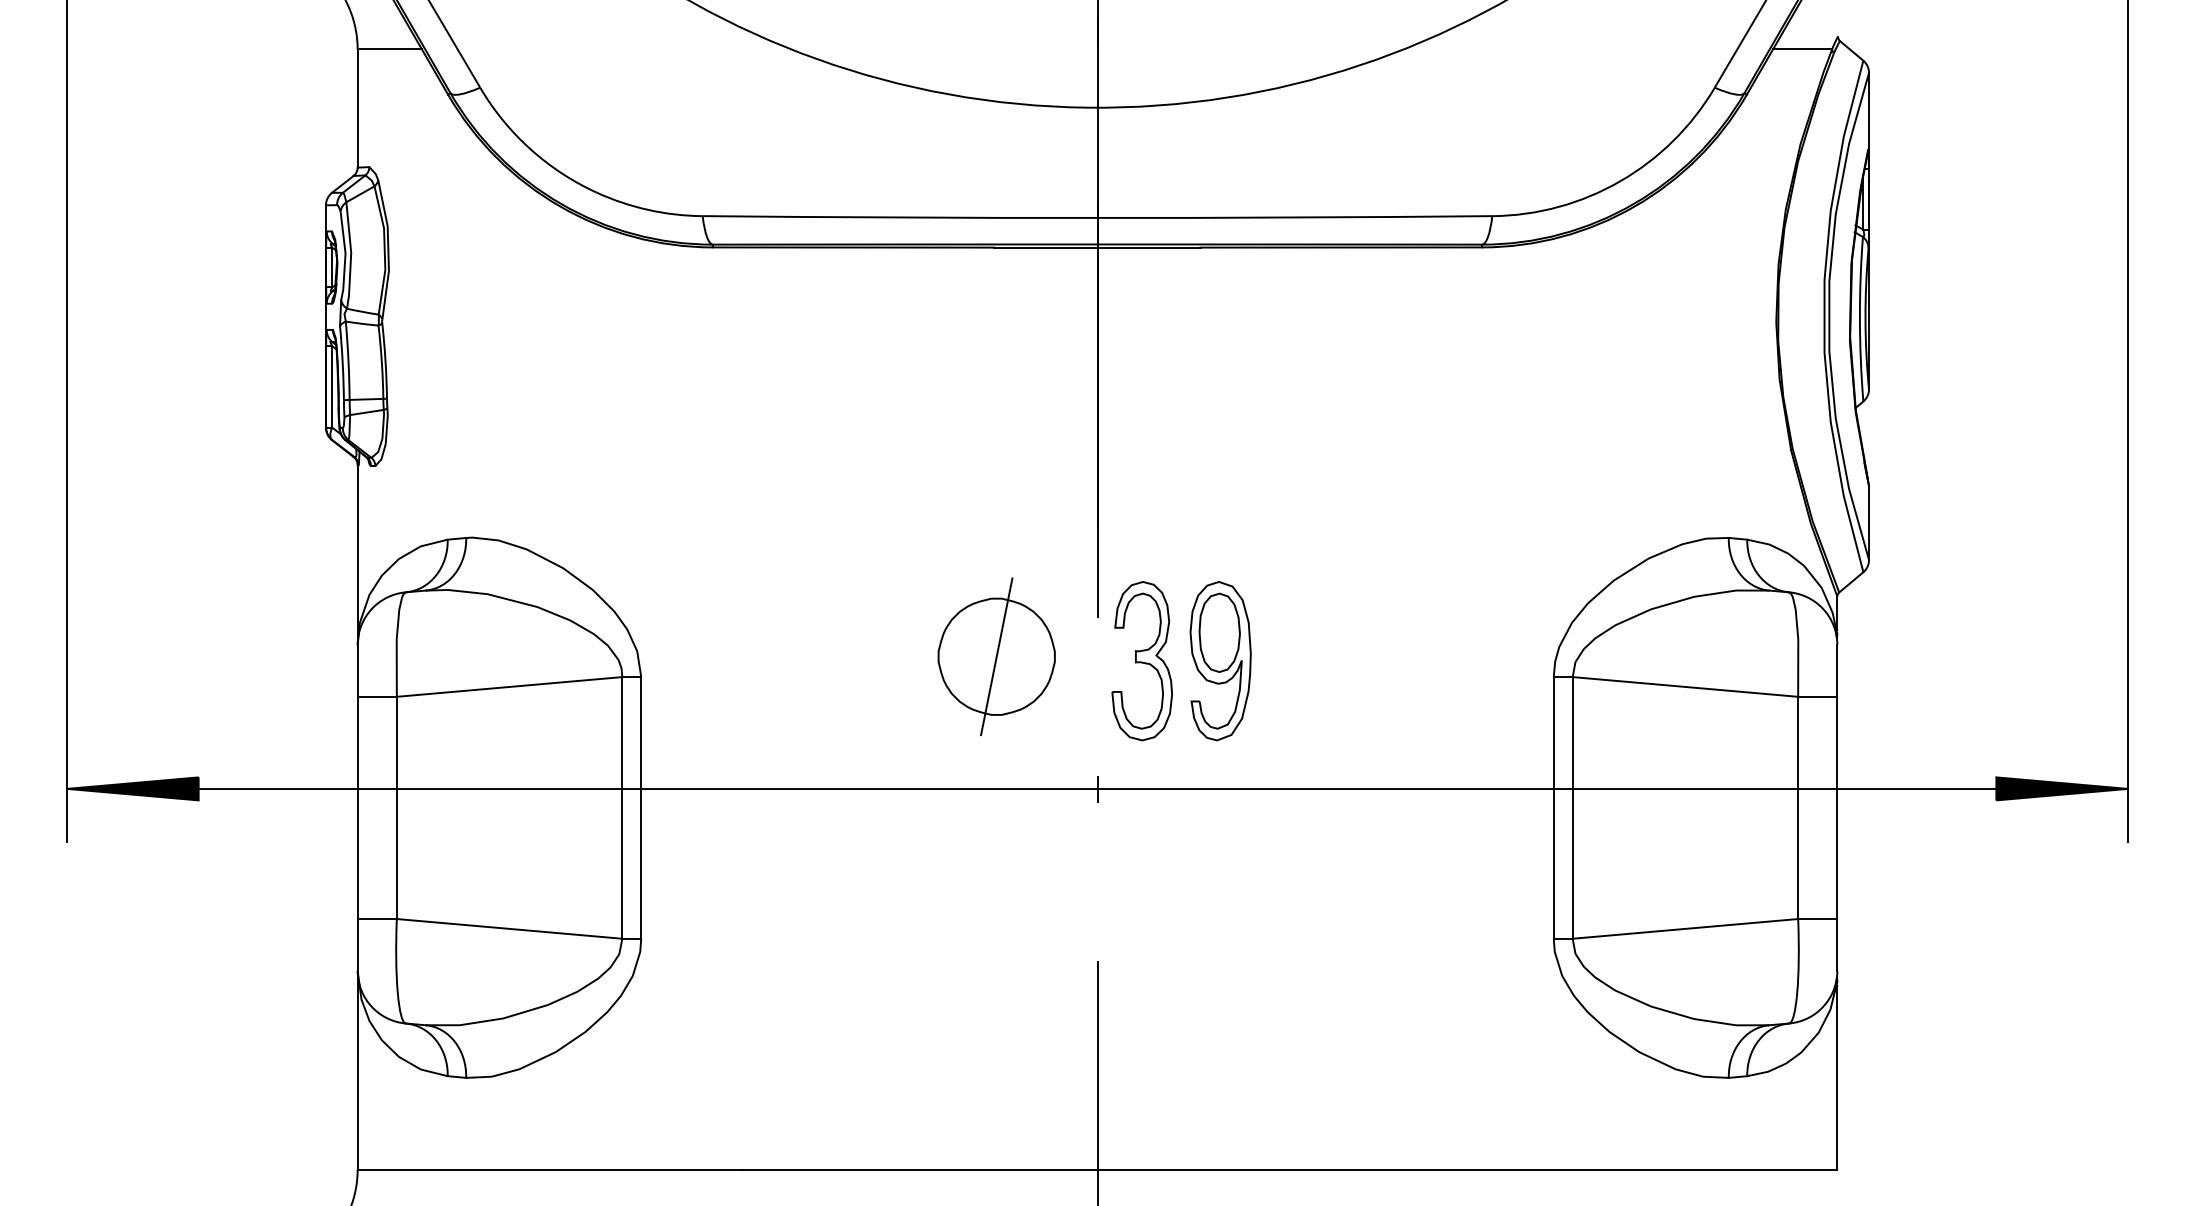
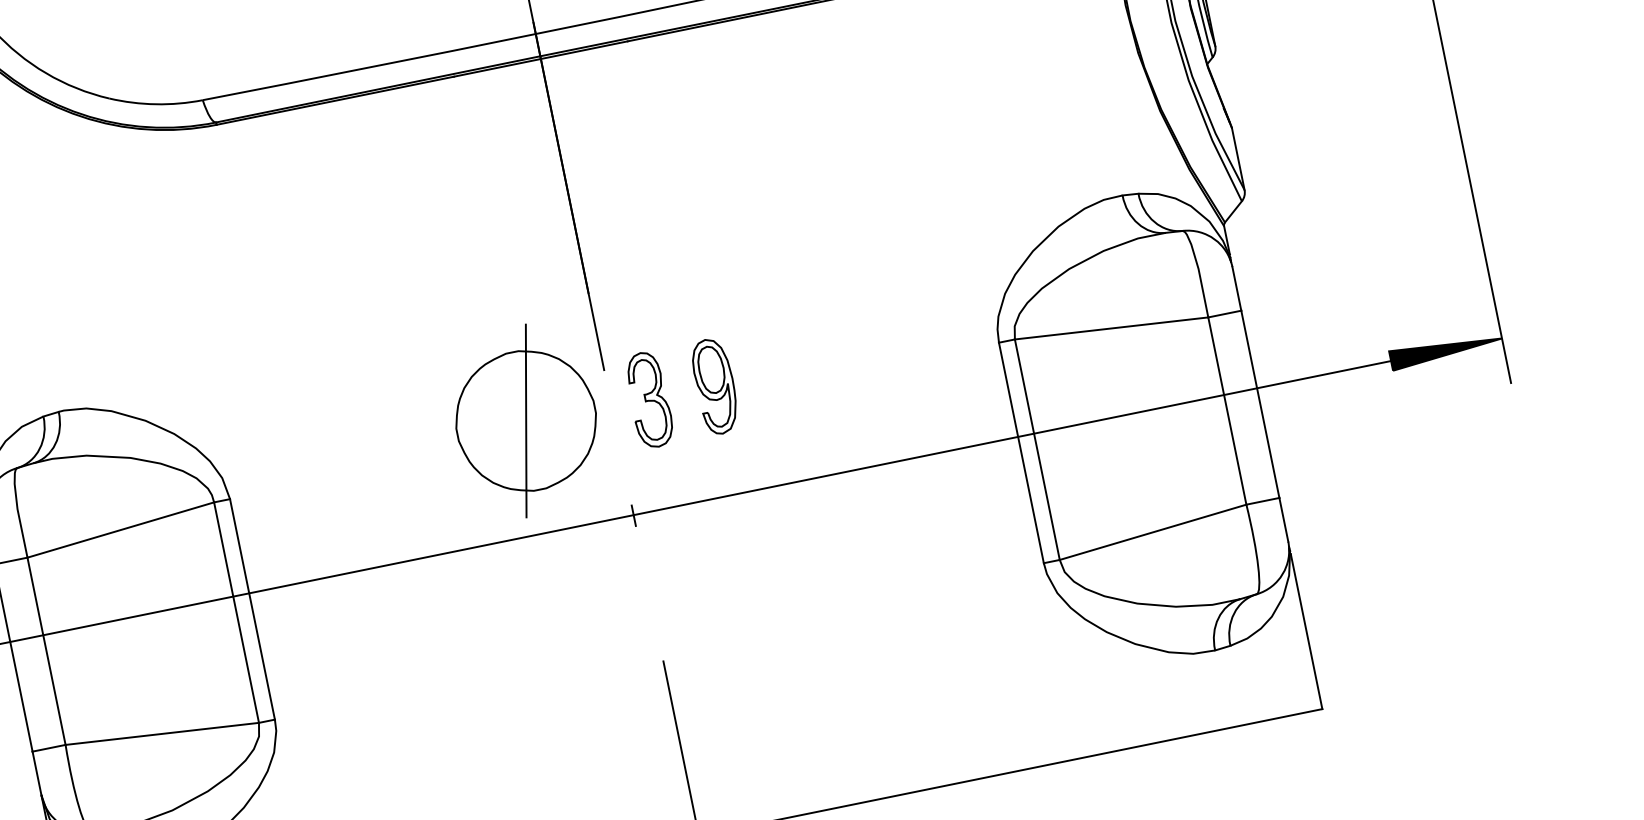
part: (996, 656) -> (525, 420), size x1.4
part: (1141, 661) -> (648, 400), size x0.7
part: (1220, 661) -> (715, 386), size x0.7

